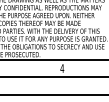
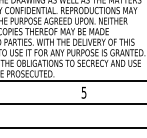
text: (61, 68) -> (83, 92), 4 -> 5

